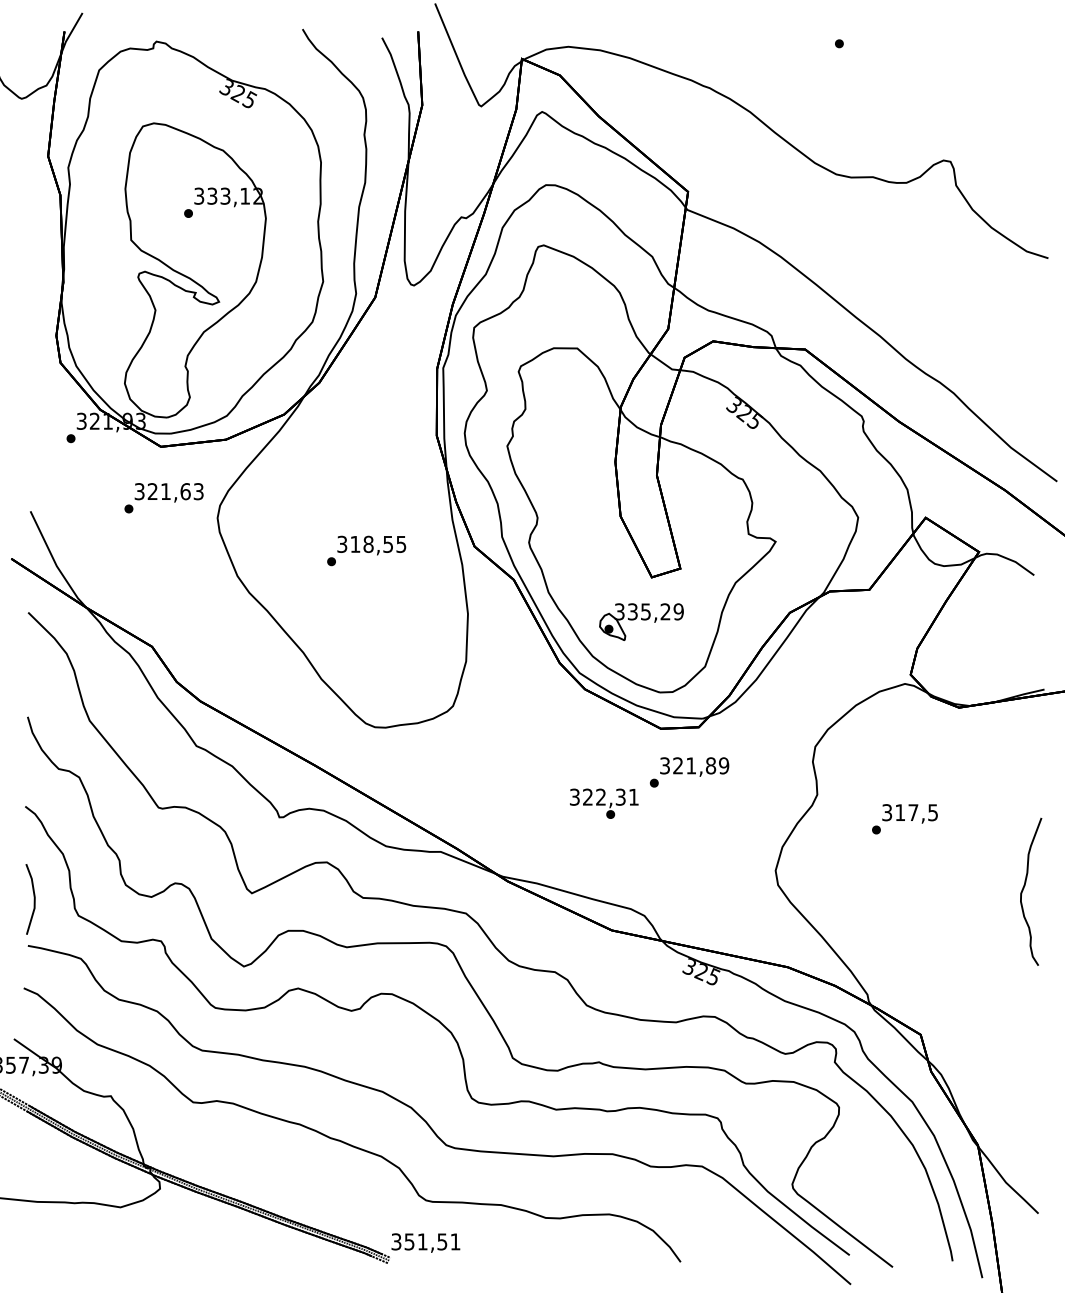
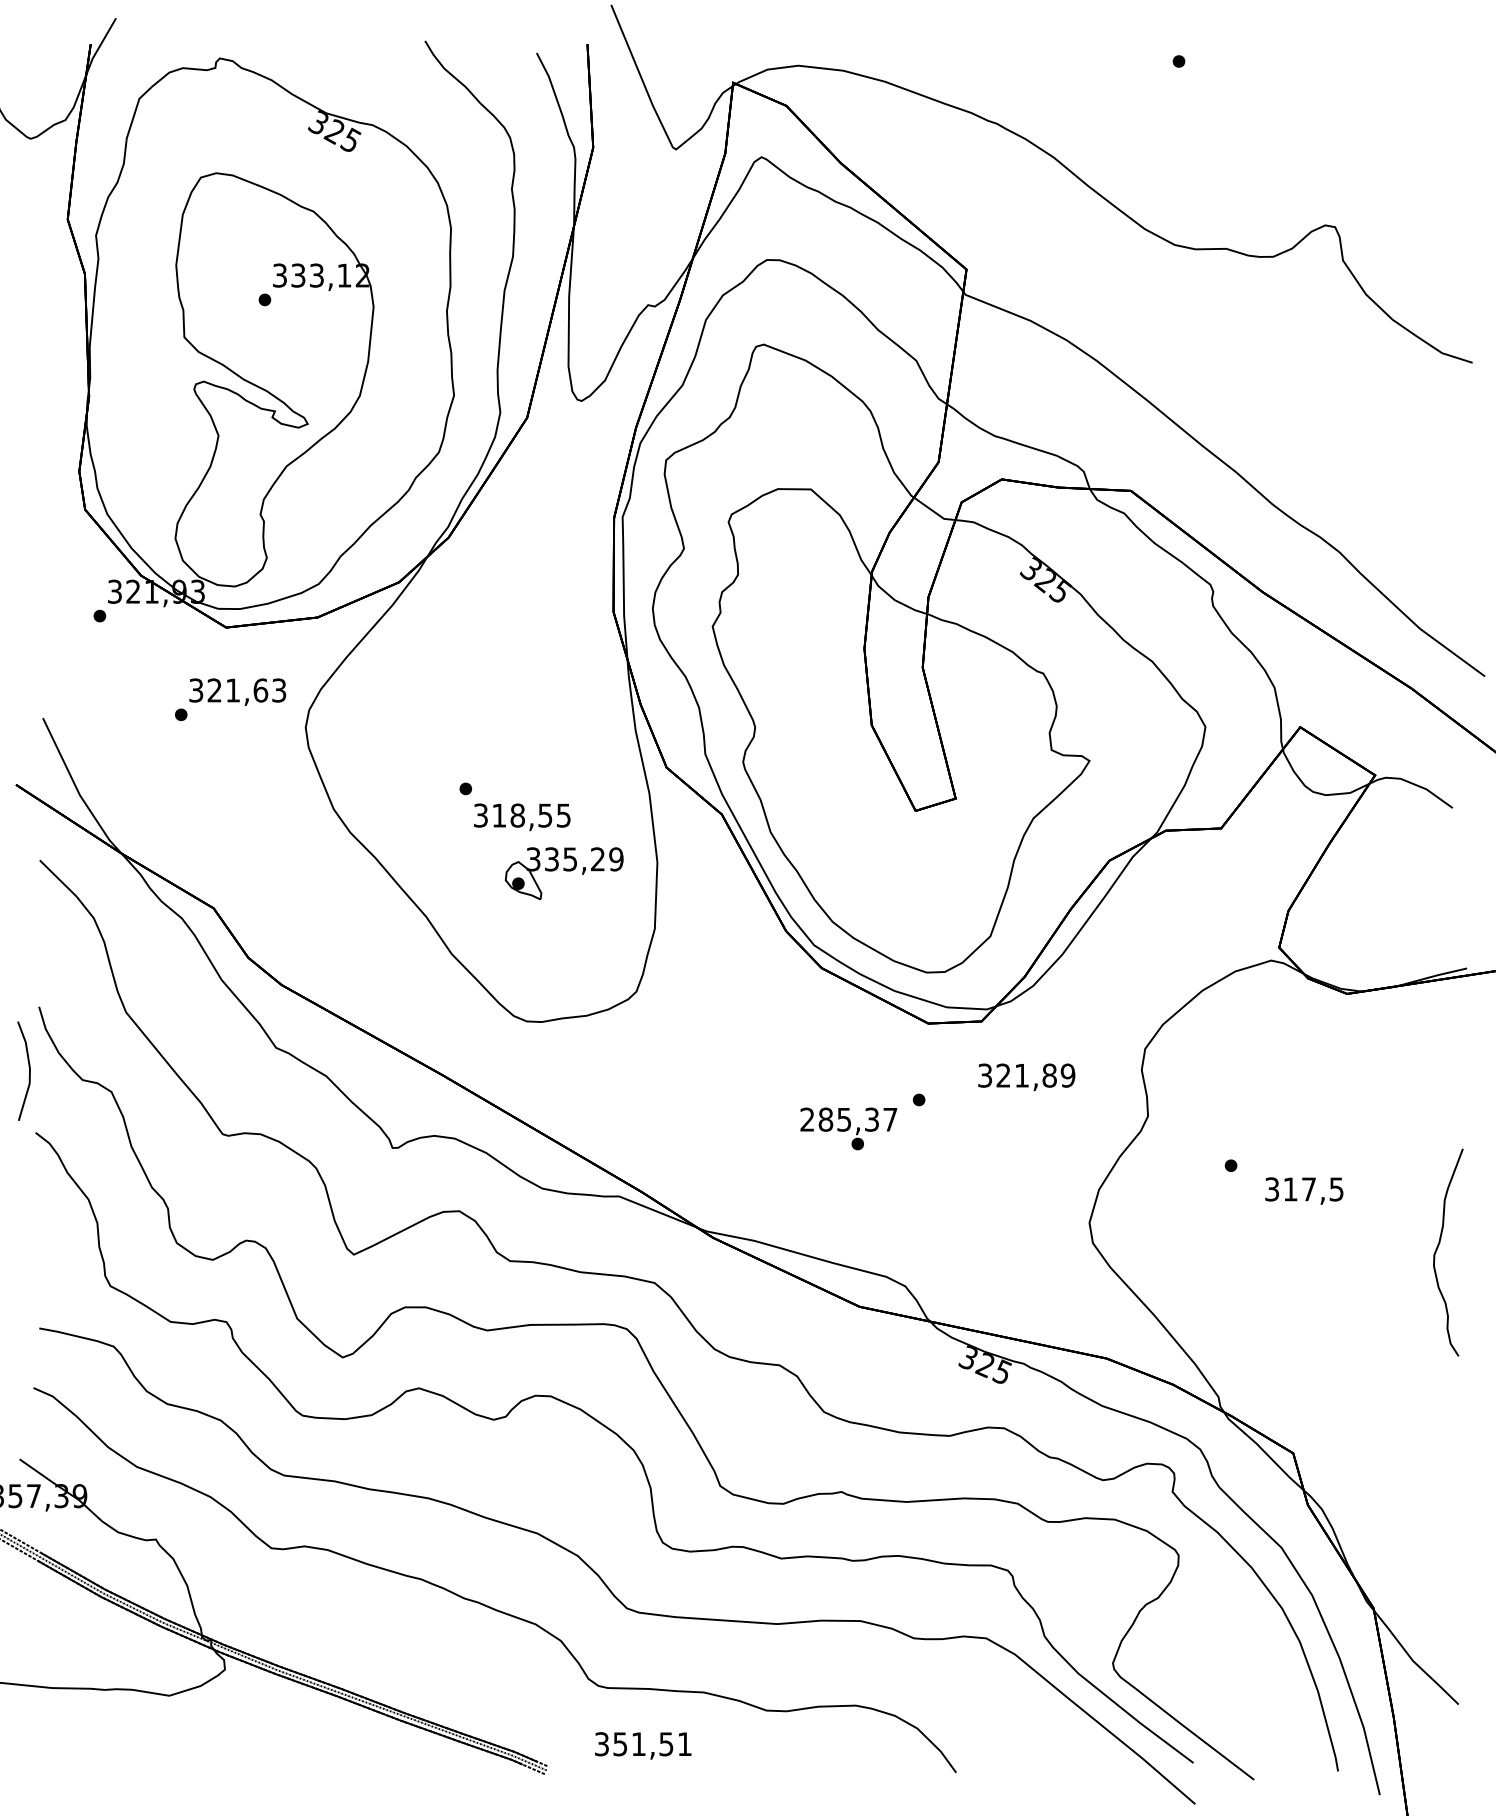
text: (371, 545) -> (522, 816), moved
part: (641, 621) -> (563, 873), moved
text: (694, 767) -> (1026, 1077), moved
text: (604, 797) -> (848, 1119), 322,31 -> 285,37
text: (910, 813) -> (1304, 1190), moved
line: (33, 896) -> (28, 1067), moved
text: (426, 1242) -> (643, 1745), moved

